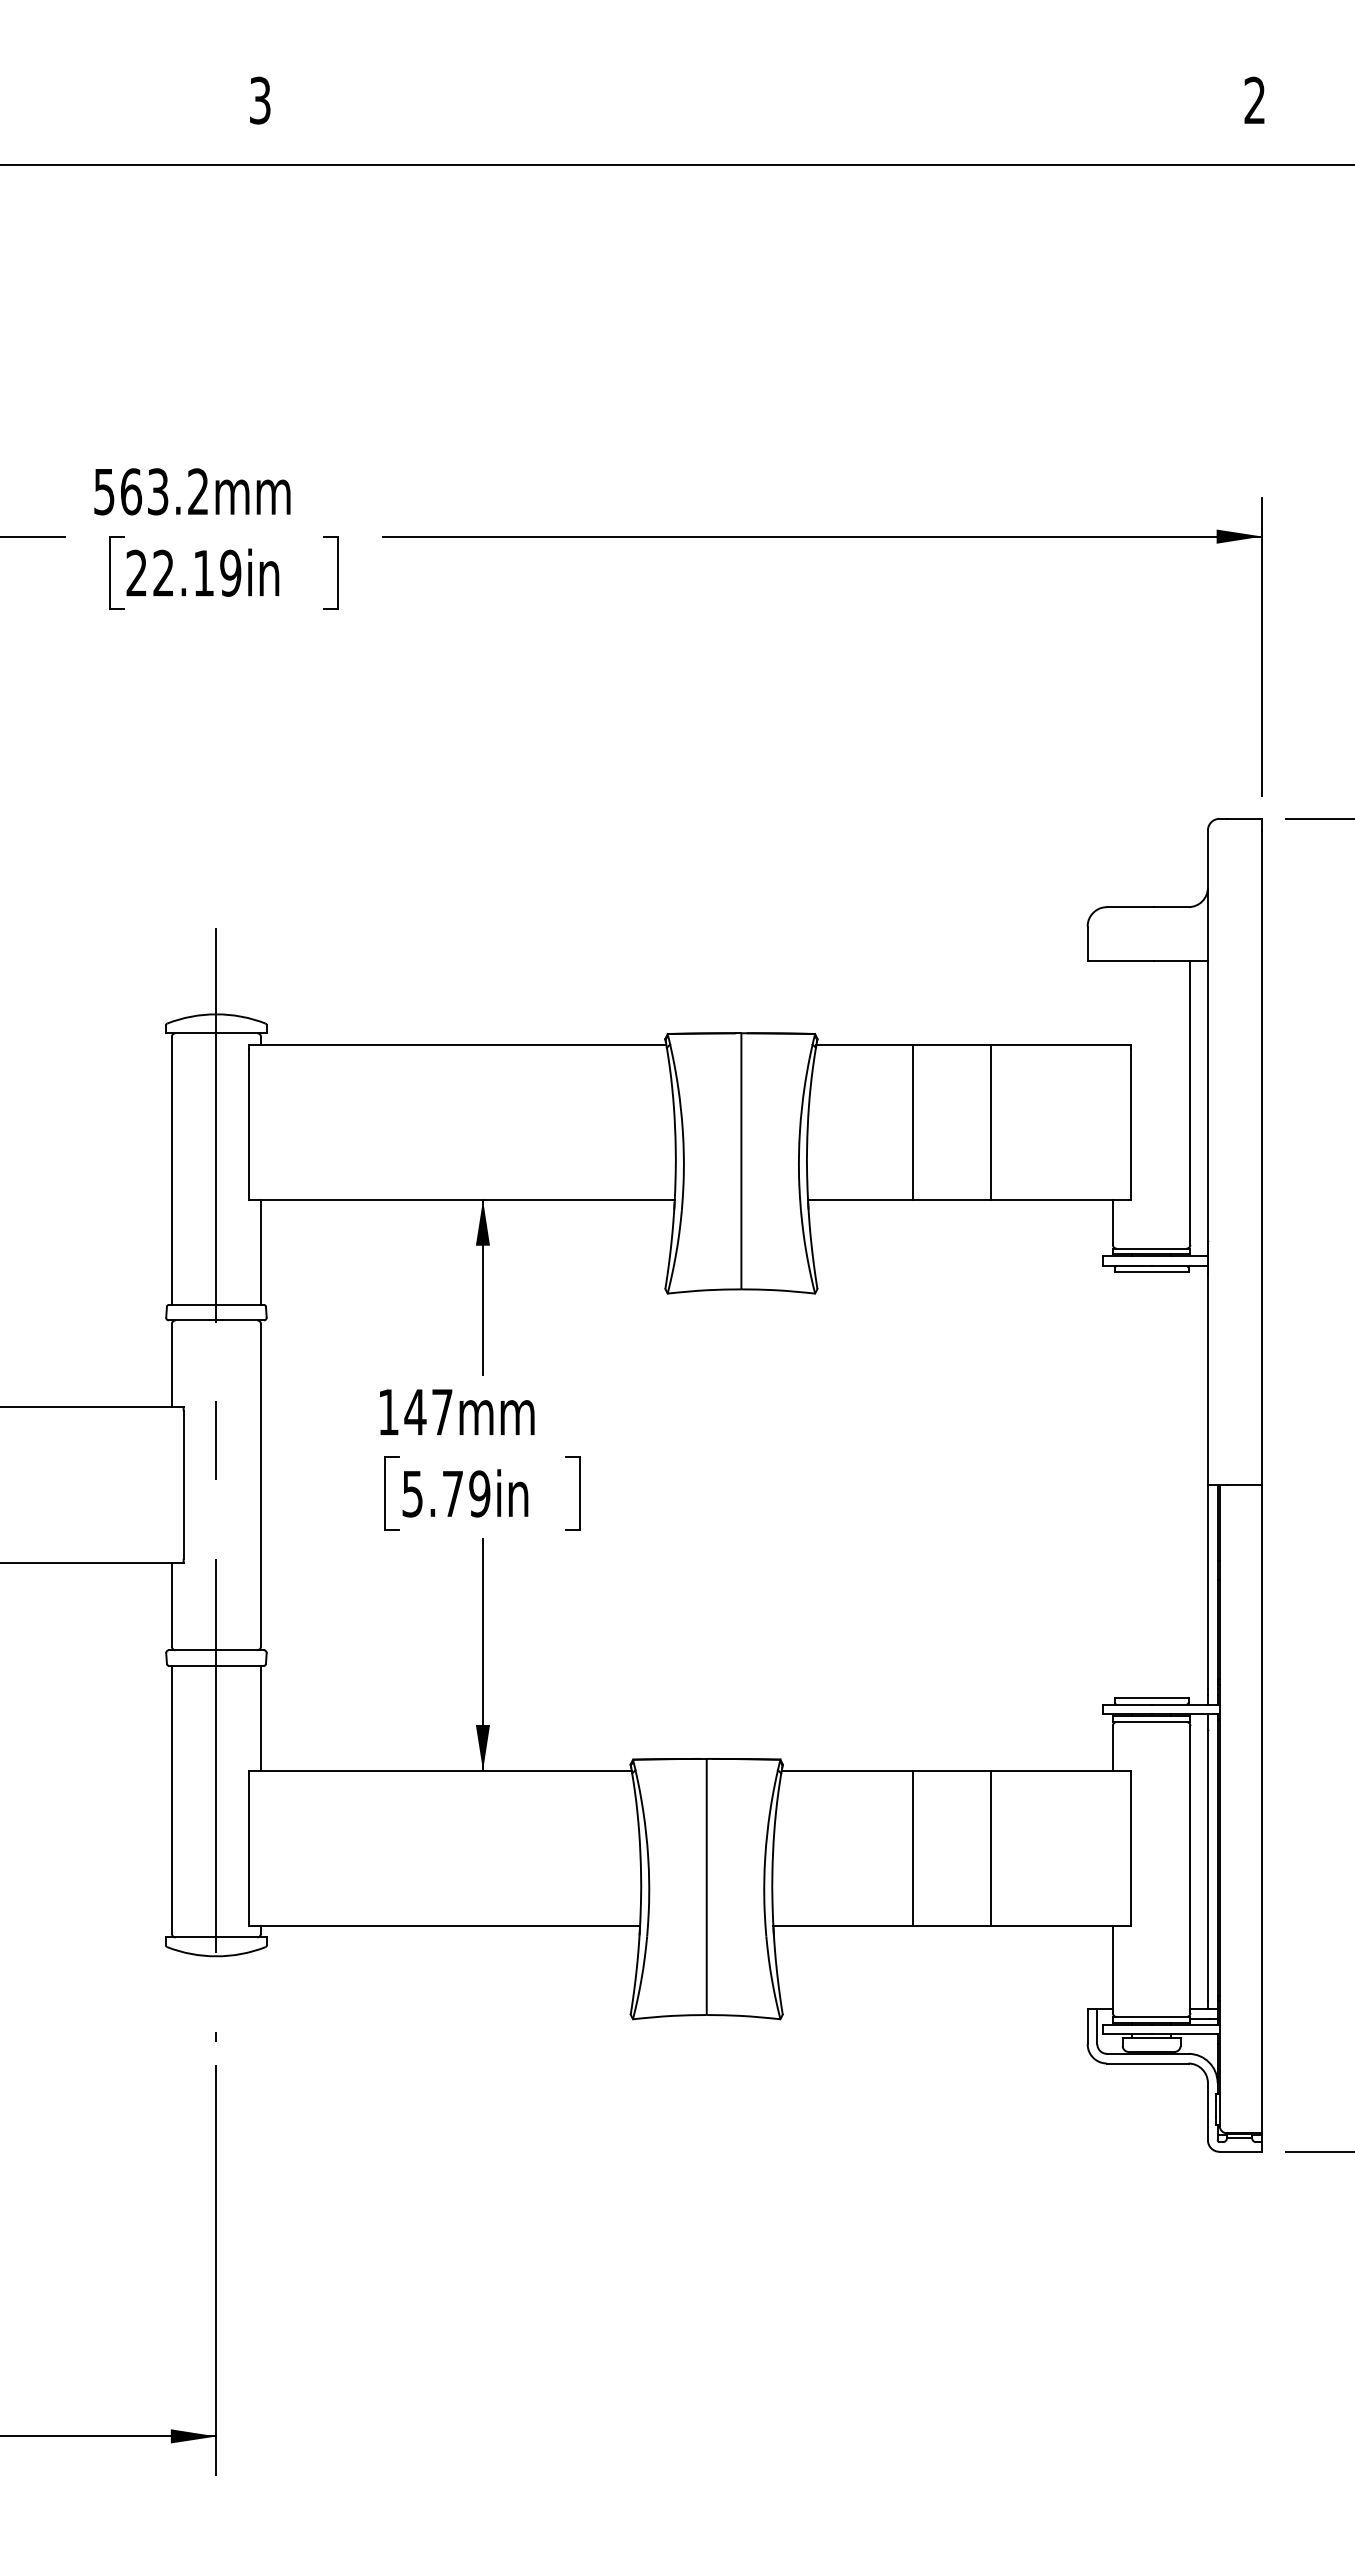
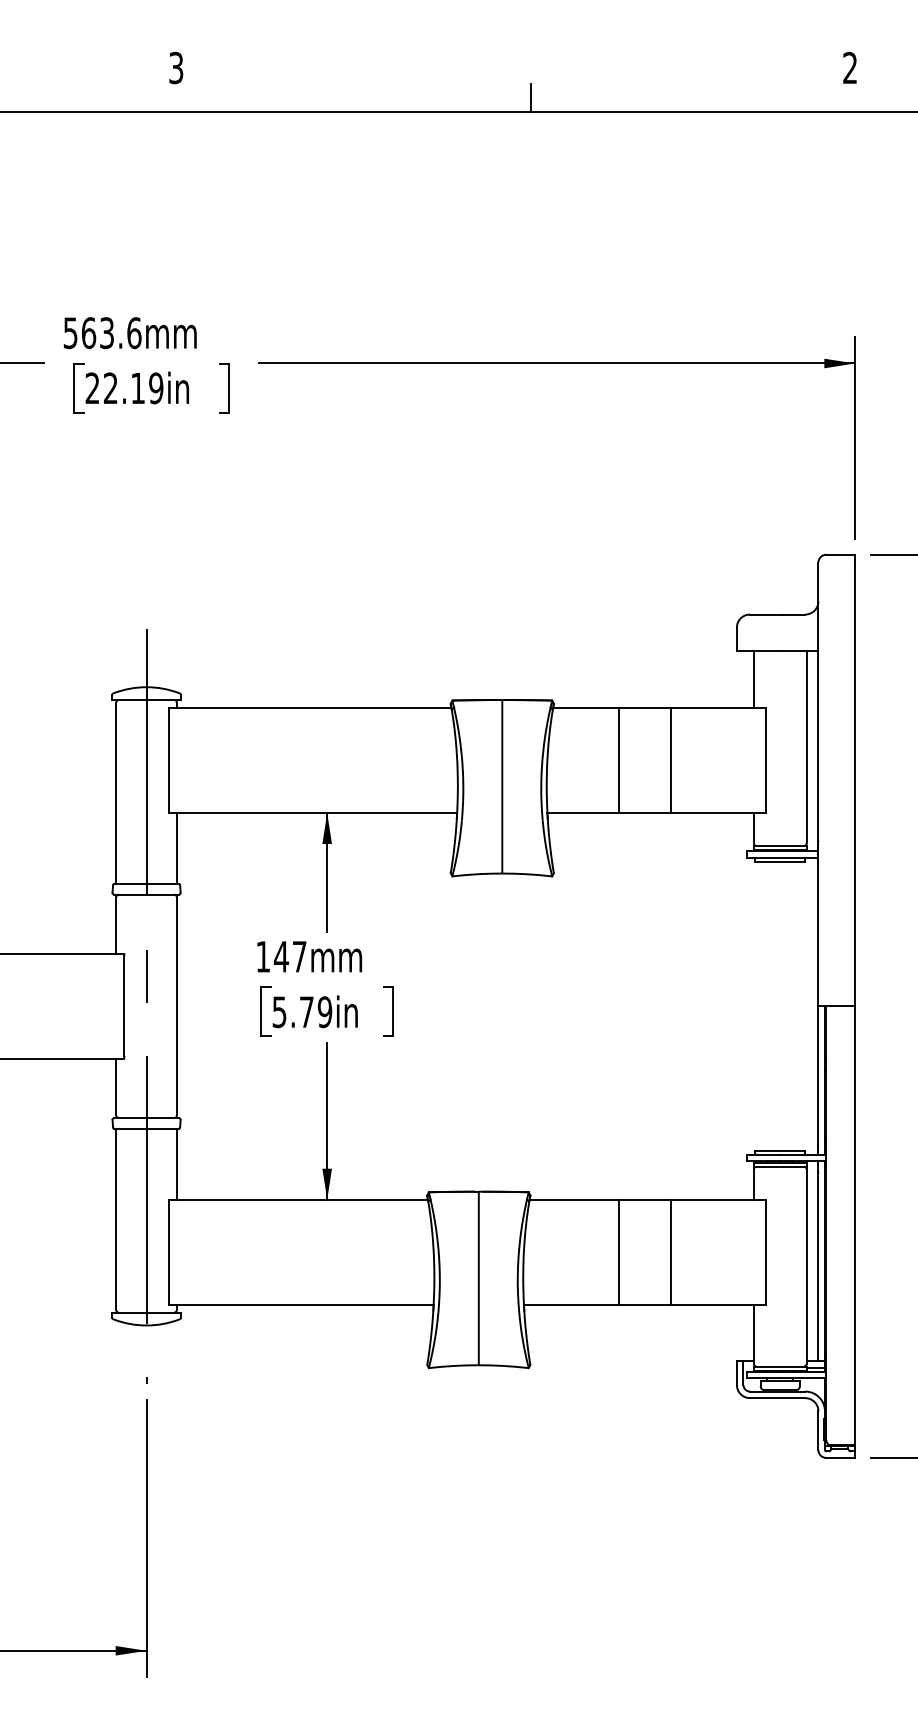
line: (784, 144) -> (531, 97), added
text: (198, 492) -> (134, 333), 563.2mm -> 563.6mm
line: (1112, 1002) -> (753, 679), added

